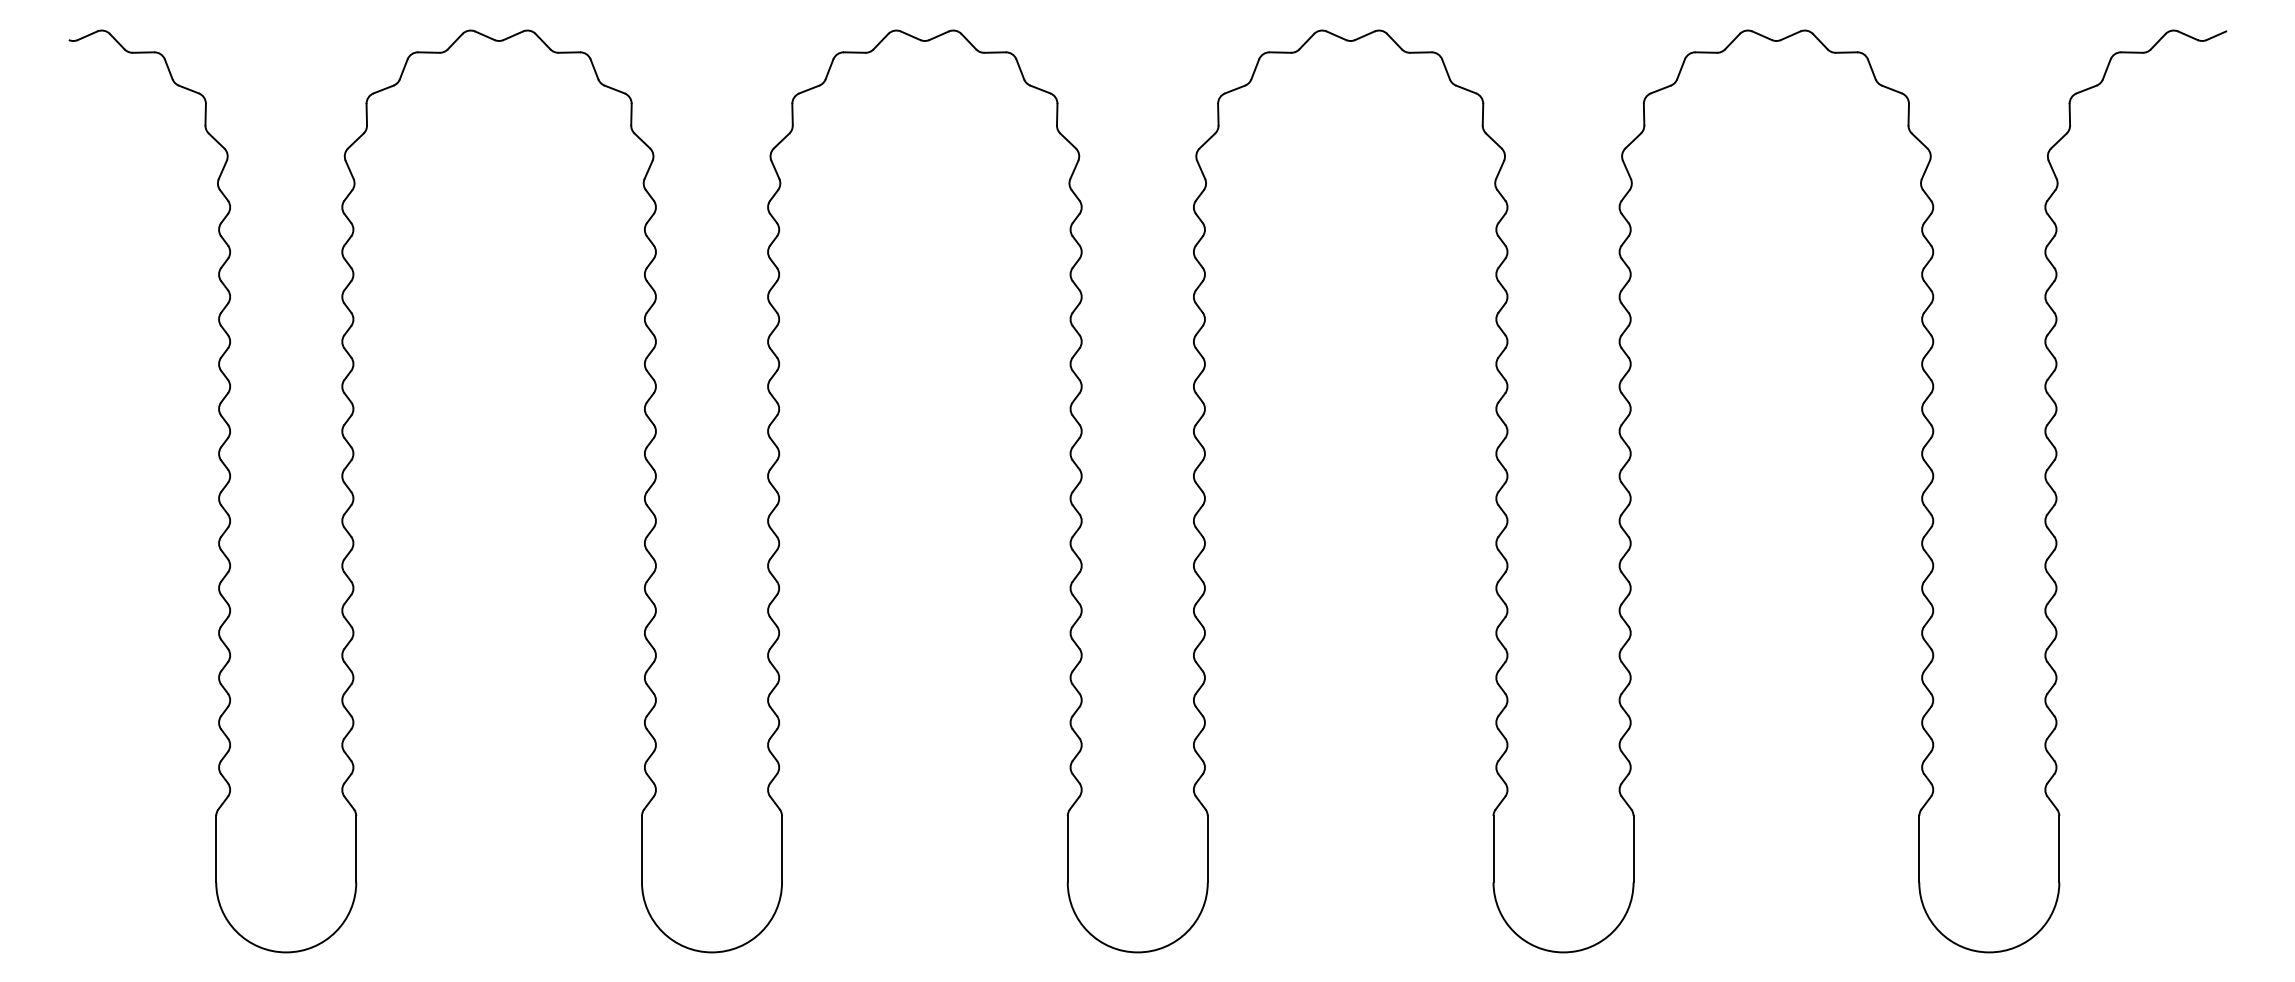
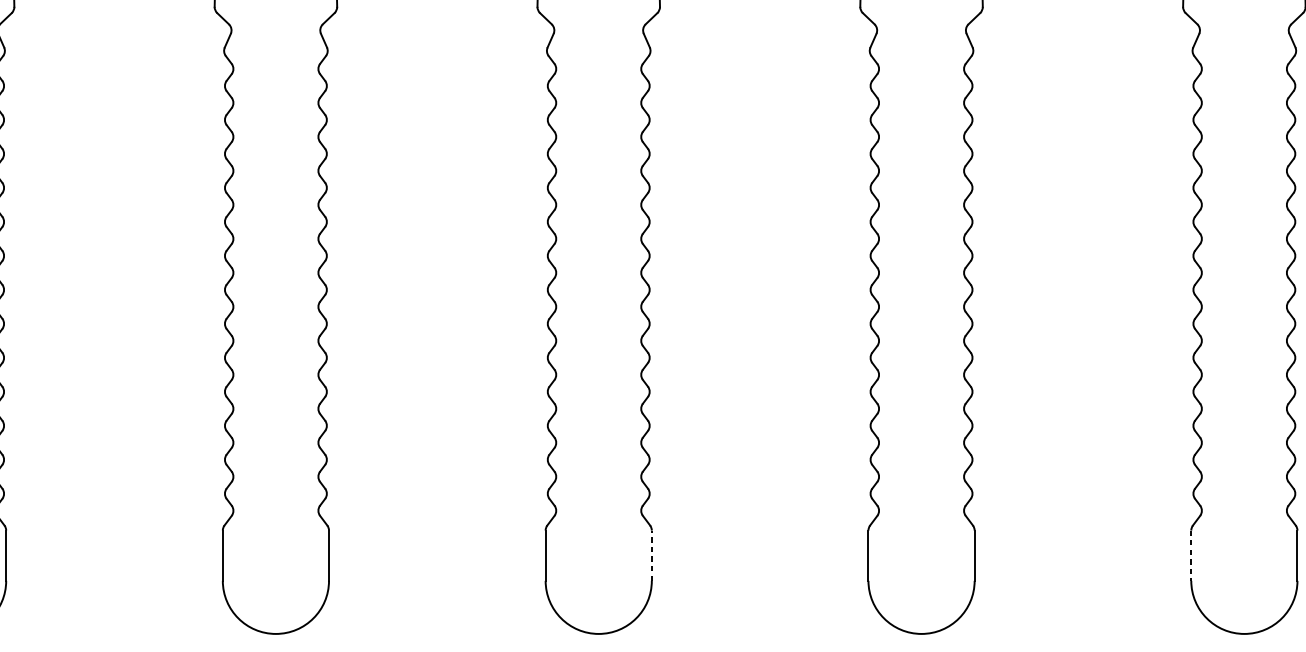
line: (1207, 848) -> (651, 555), solid -> dashed
line: (1919, 849) -> (1191, 555), solid -> dashed

